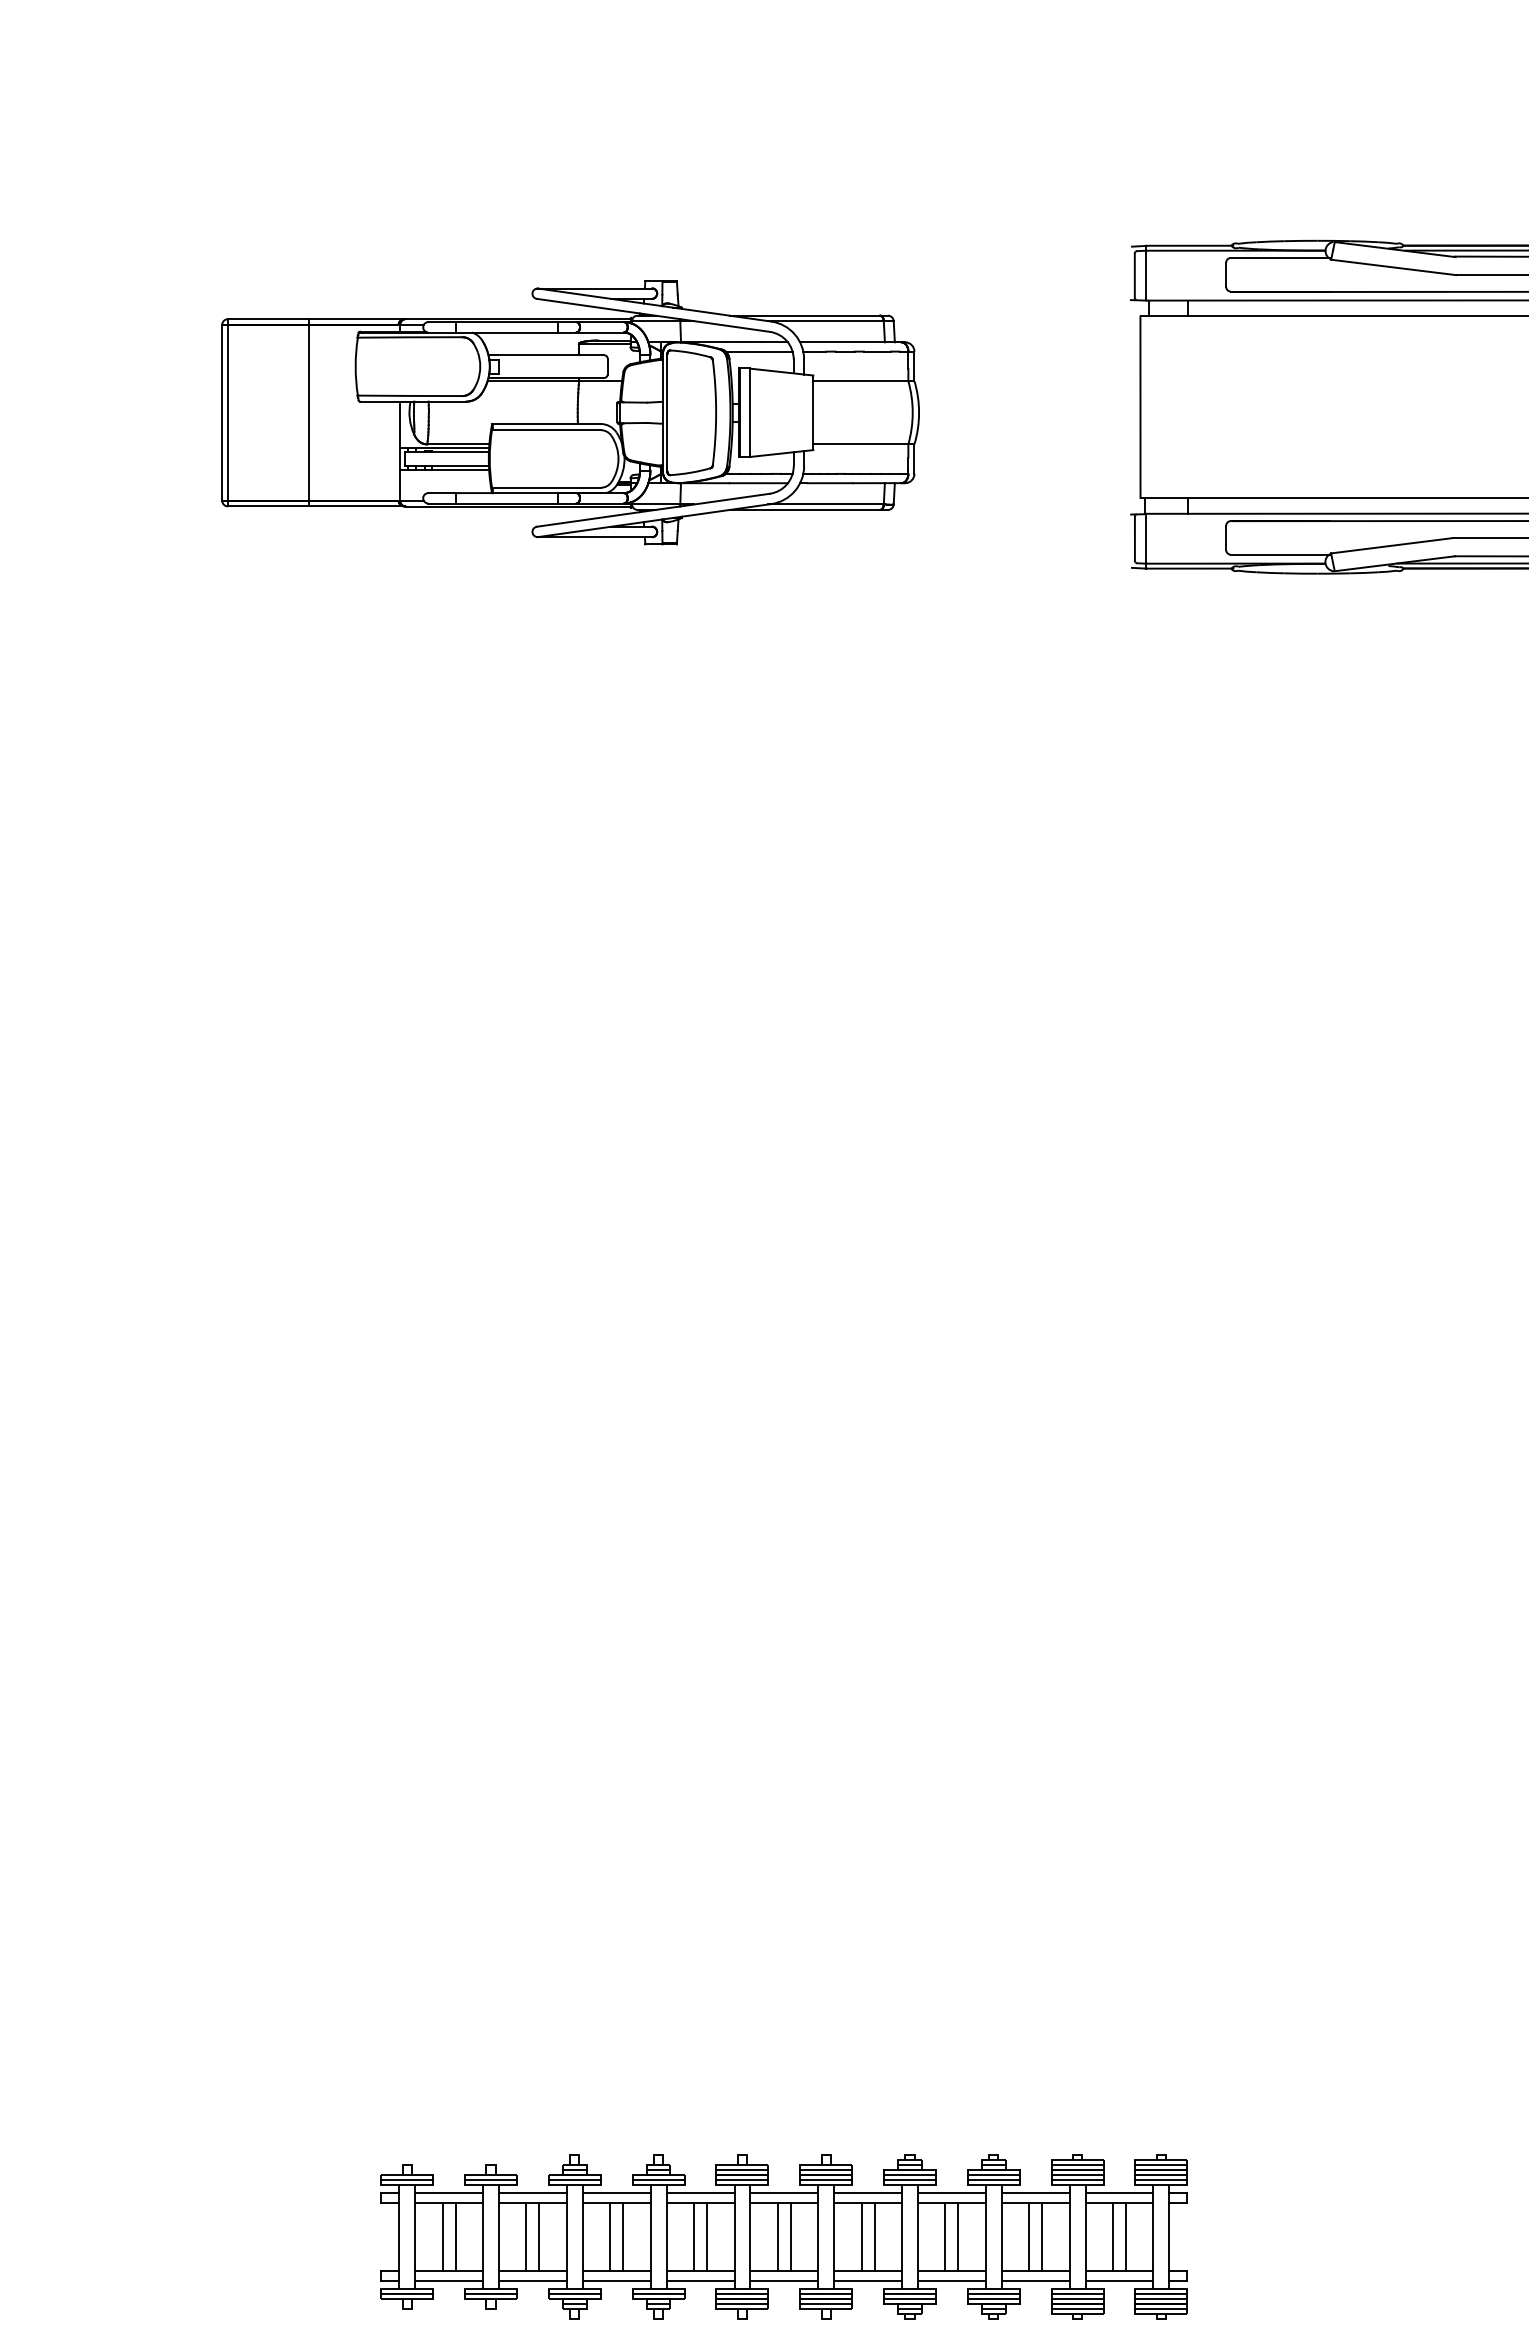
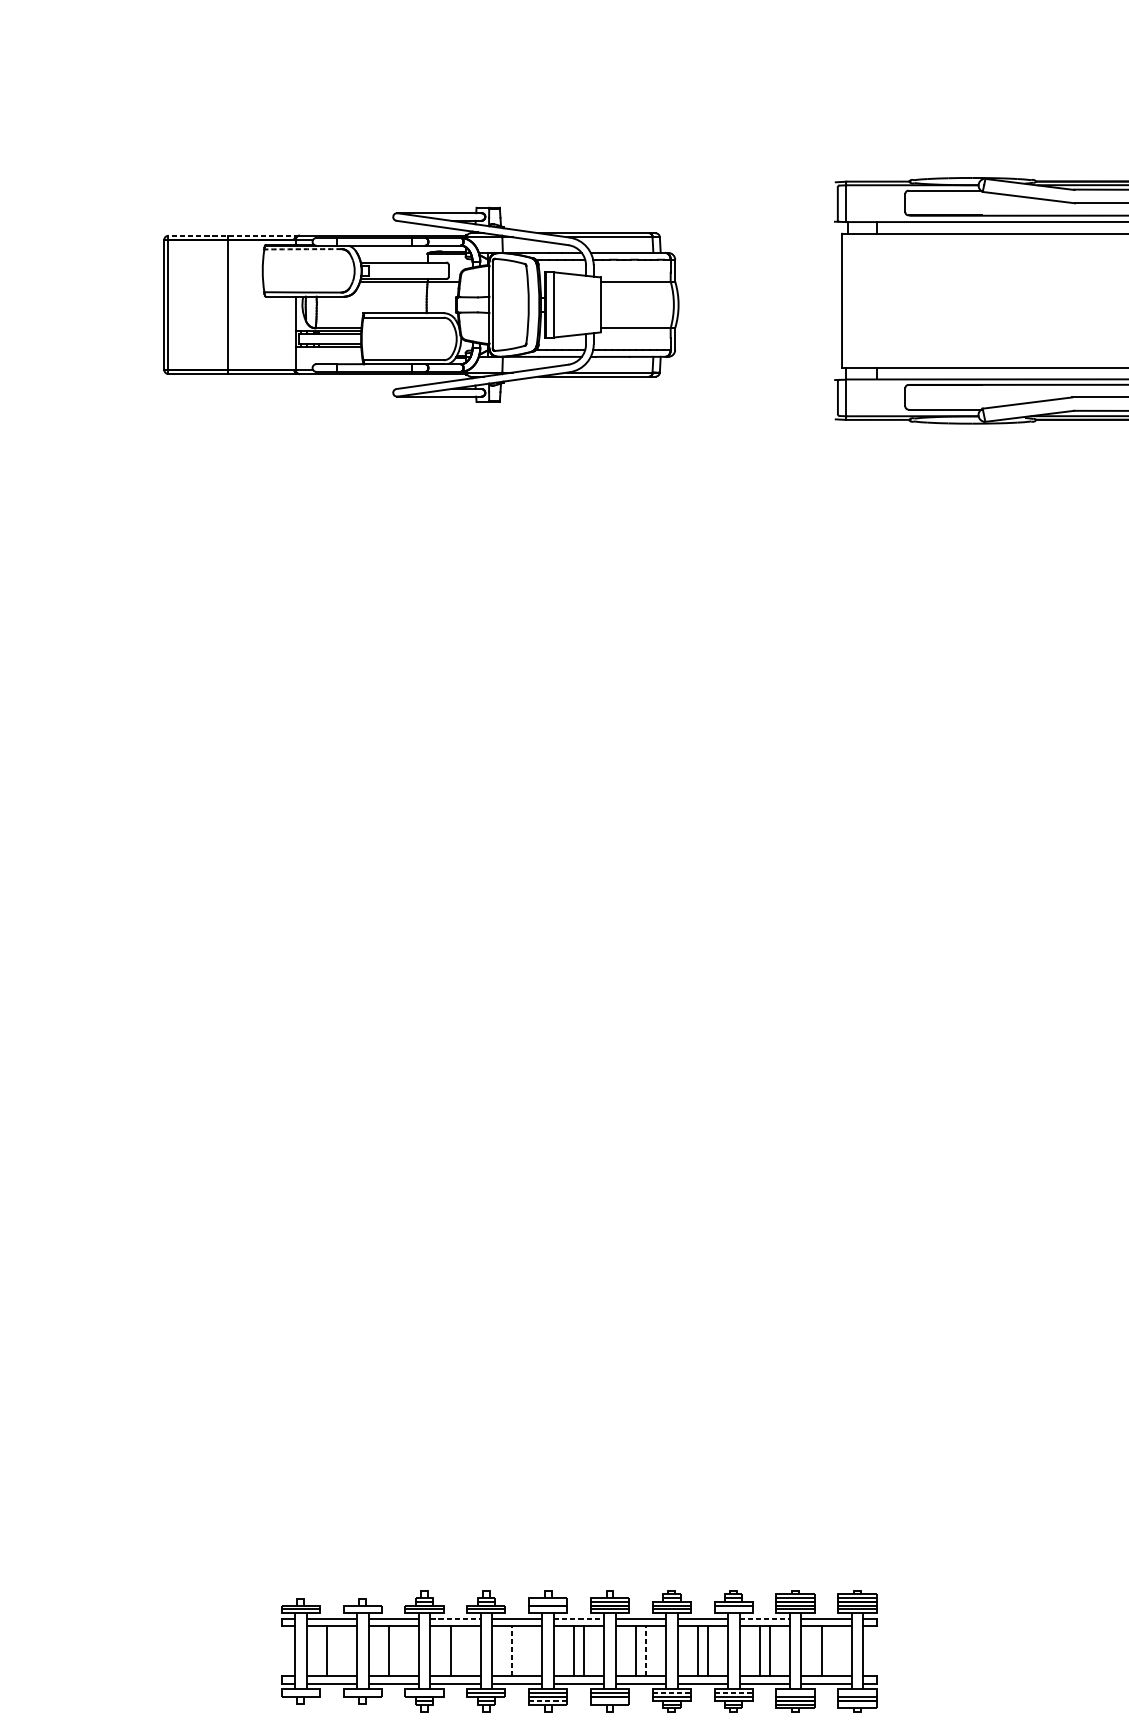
line: (315, 319) -> (233, 236), solid -> dashed
arc: (409, 337) -> (302, 249), solid -> dashed
line: (742, 2169) -> (548, 1601), removed
line: (490, 2180) -> (362, 1609), removed
line: (742, 2180) -> (548, 1609), removed
line: (993, 2180) -> (733, 1609), removed
line: (616, 2192) -> (455, 1618), solid -> dashed
line: (784, 2192) -> (579, 1618), solid -> dashed
line: (1035, 2192) -> (764, 1618), solid -> dashed
line: (455, 2236) -> (336, 1650), removed
line: (539, 2236) -> (398, 1650), removed
line: (623, 2236) -> (460, 1650), removed
line: (693, 2236) -> (512, 1650), solid -> dashed
line: (707, 2236) -> (522, 1650), removed
line: (874, 2236) -> (645, 1650), solid -> dashed
line: (1126, 2236) -> (831, 1650), removed
line: (407, 2293) -> (300, 1693), removed
line: (490, 2293) -> (362, 1693), removed
line: (574, 2293) -> (424, 1693), removed
line: (910, 2293) -> (672, 1693), solid -> dashed
line: (993, 2293) -> (733, 1693), solid -> dashed
line: (1077, 2293) -> (795, 1693), removed
line: (1161, 2293) -> (857, 1693), removed
line: (742, 2304) -> (548, 1701), solid -> dashed
line: (826, 2304) -> (610, 1701), removed
line: (1161, 2309) -> (857, 1704), removed

